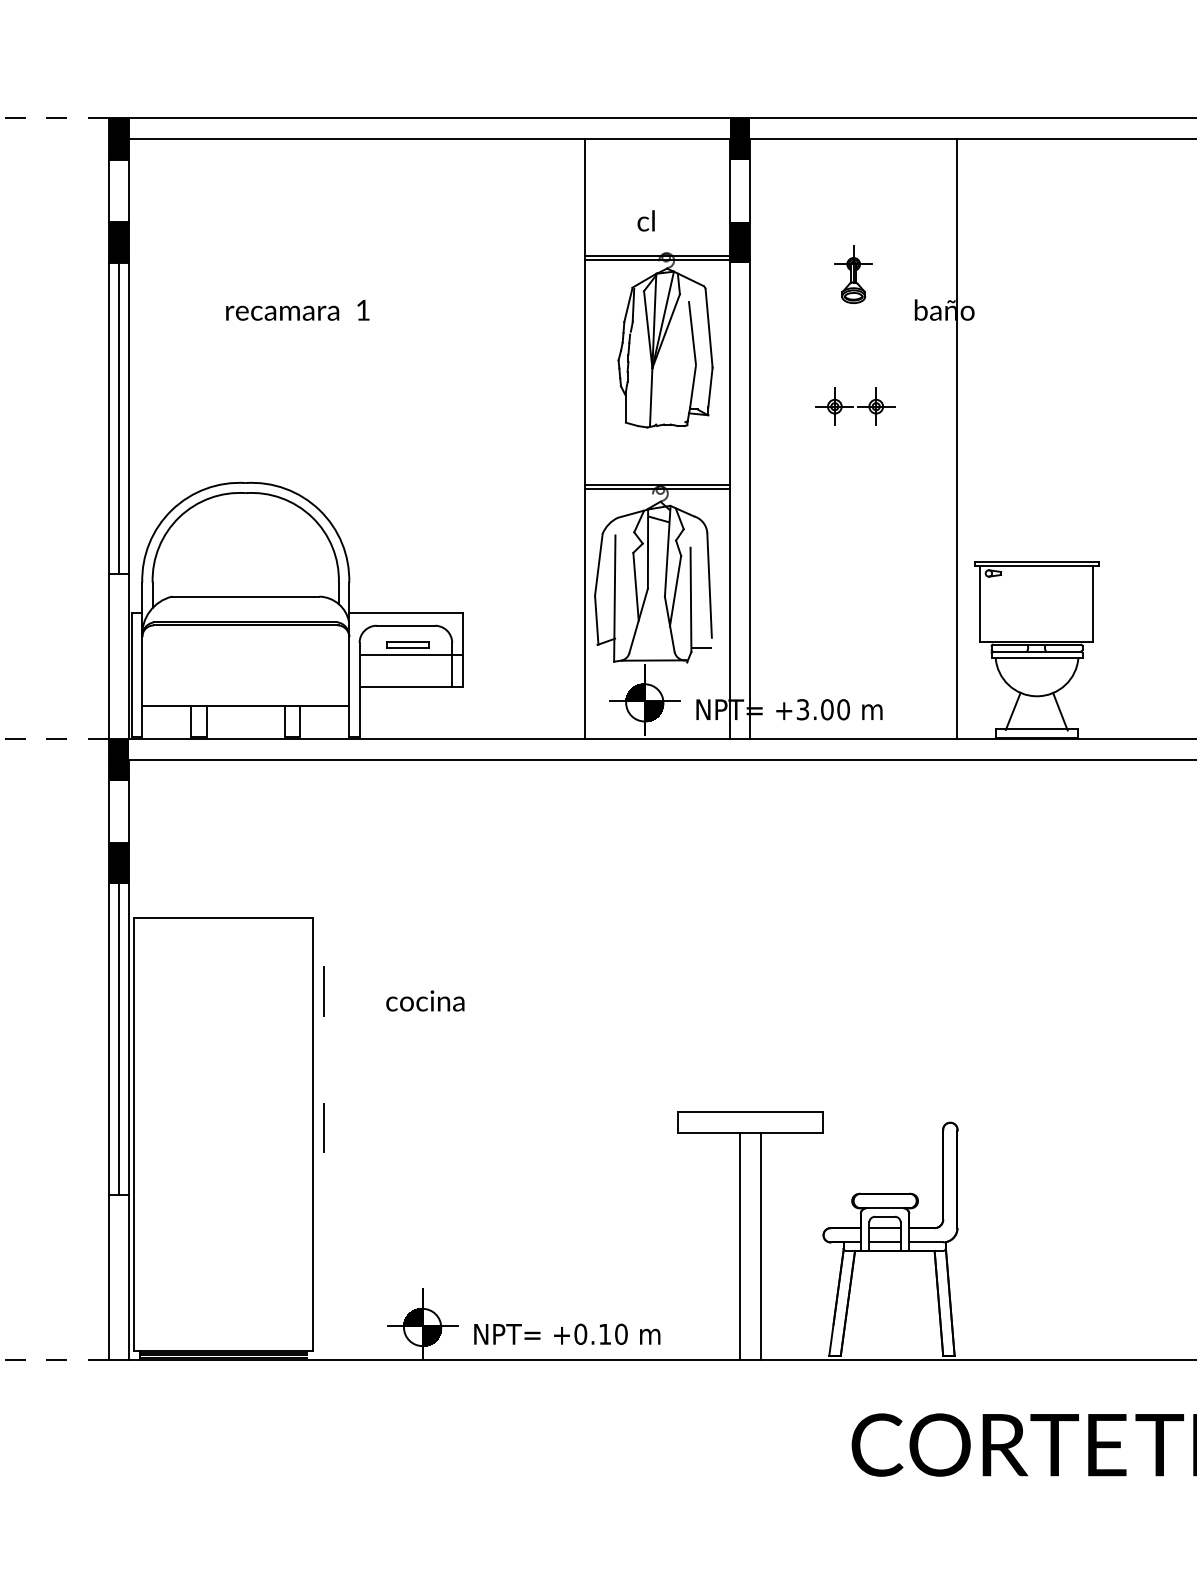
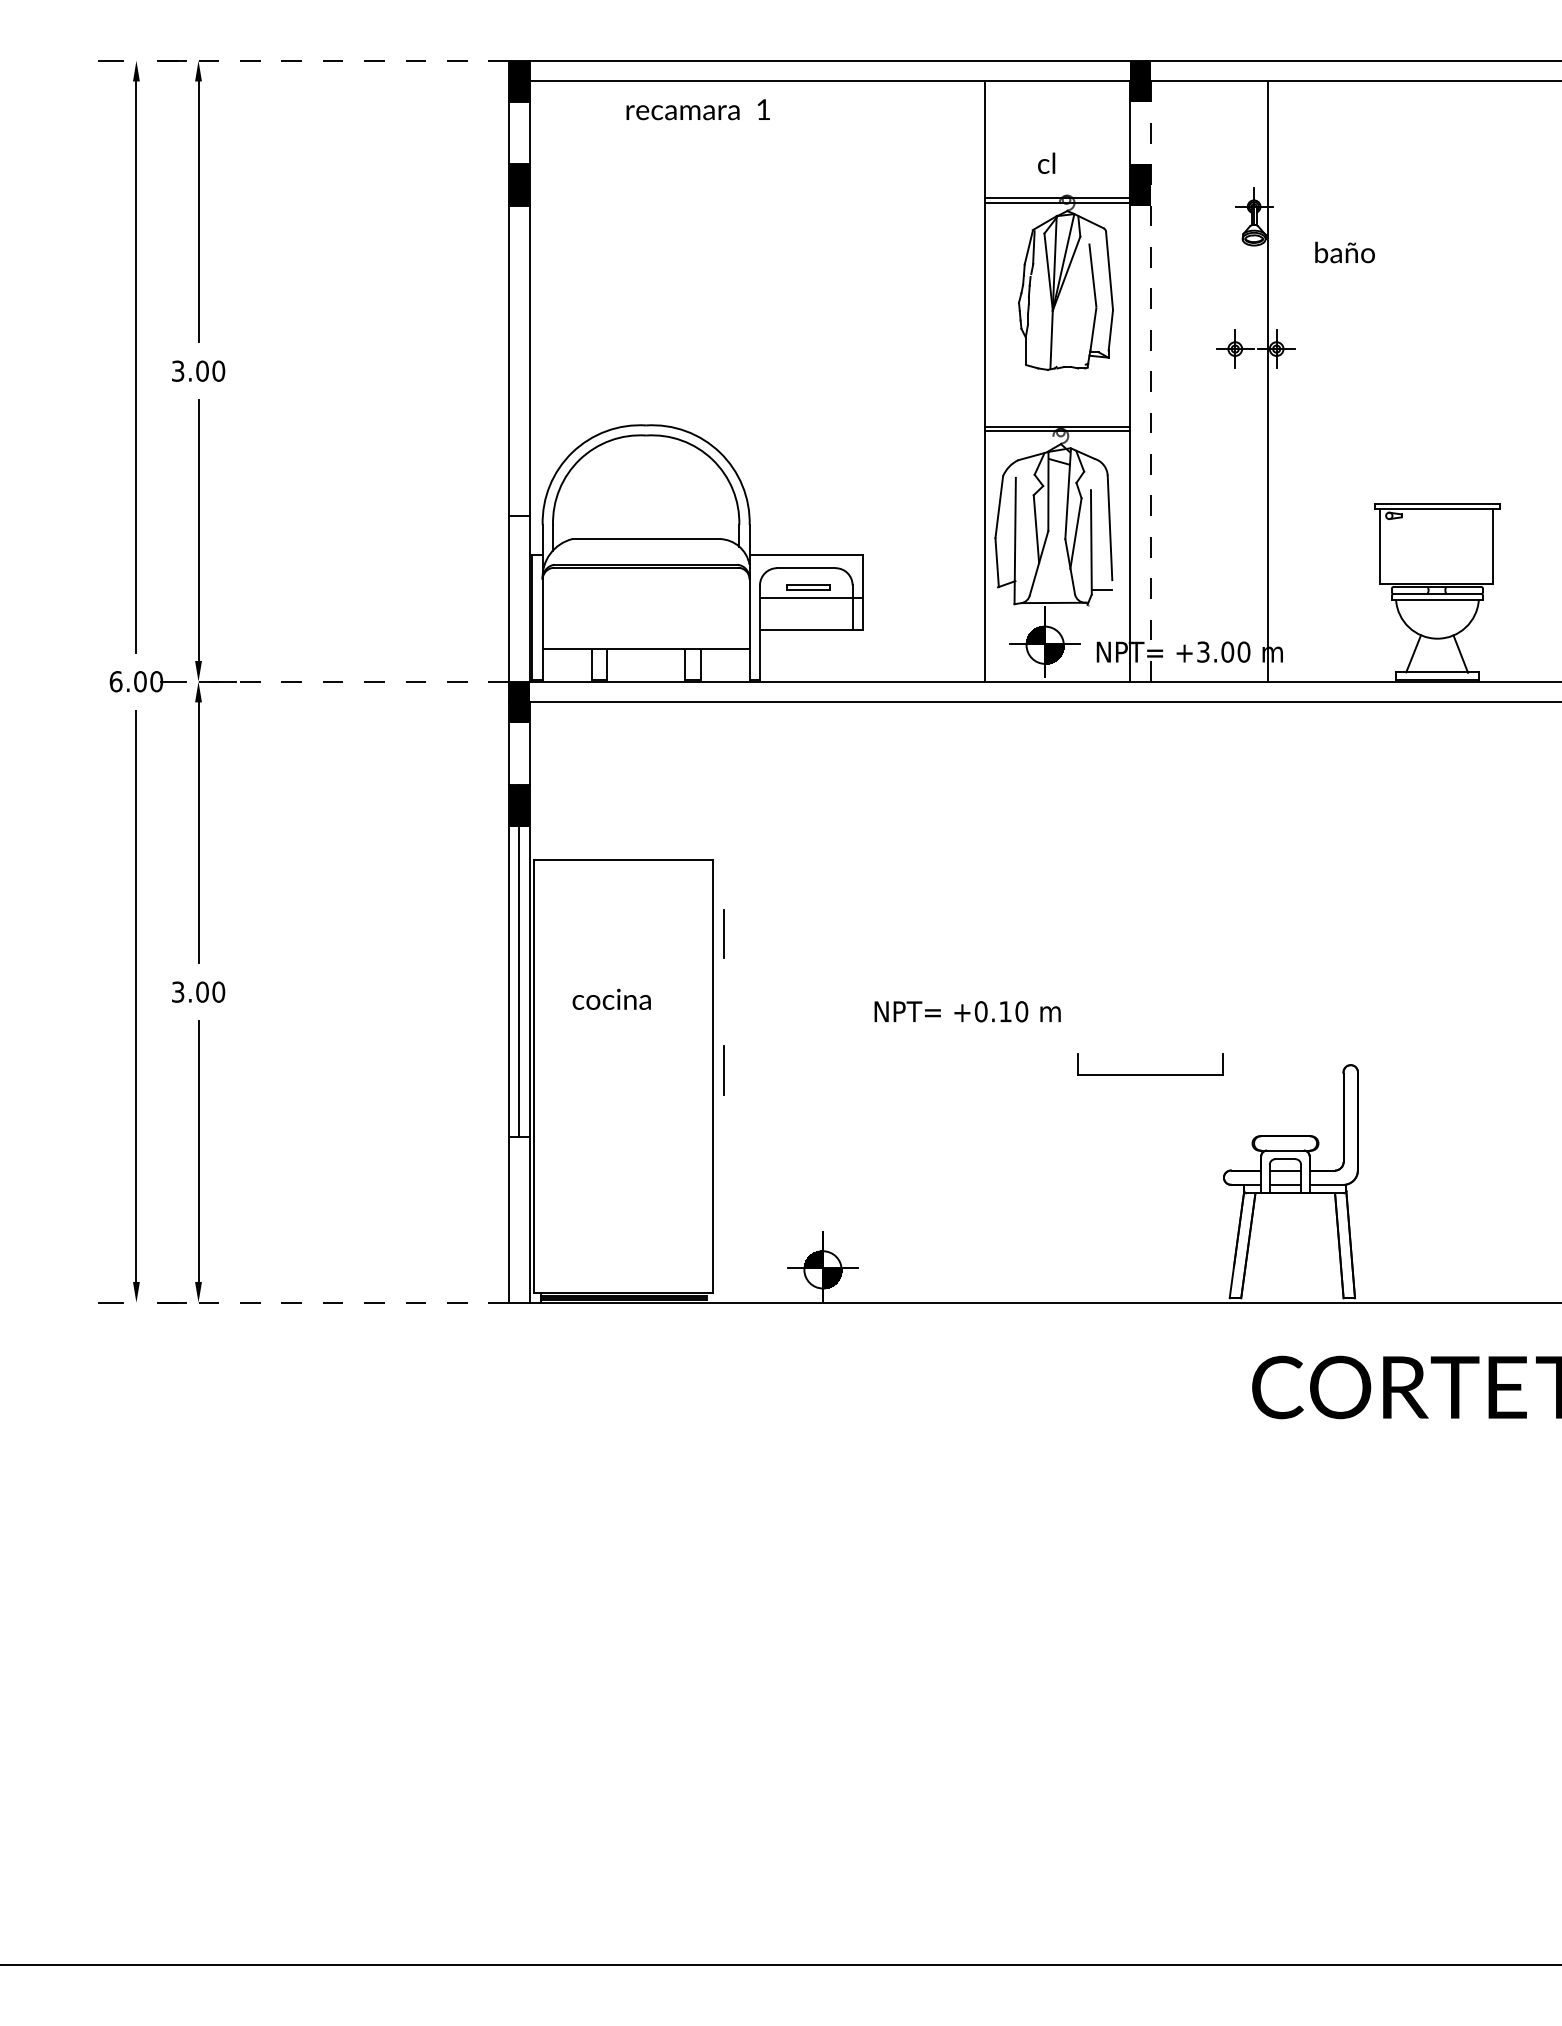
text: (297, 310) -> (697, 109), moved
line: (119, 418) -> (519, 360), removed
line: (750, 439) -> (1150, 381), solid -> dashed
line: (957, 439) -> (1267, 381), moved
text: (425, 1000) -> (611, 998), moved
line: (750, 1112) -> (1150, 1054), removed
line: (740, 1246) -> (1140, 1188), removed
line: (760, 1246) -> (1160, 1188), removed
text: (567, 1334) -> (967, 1011), moved

